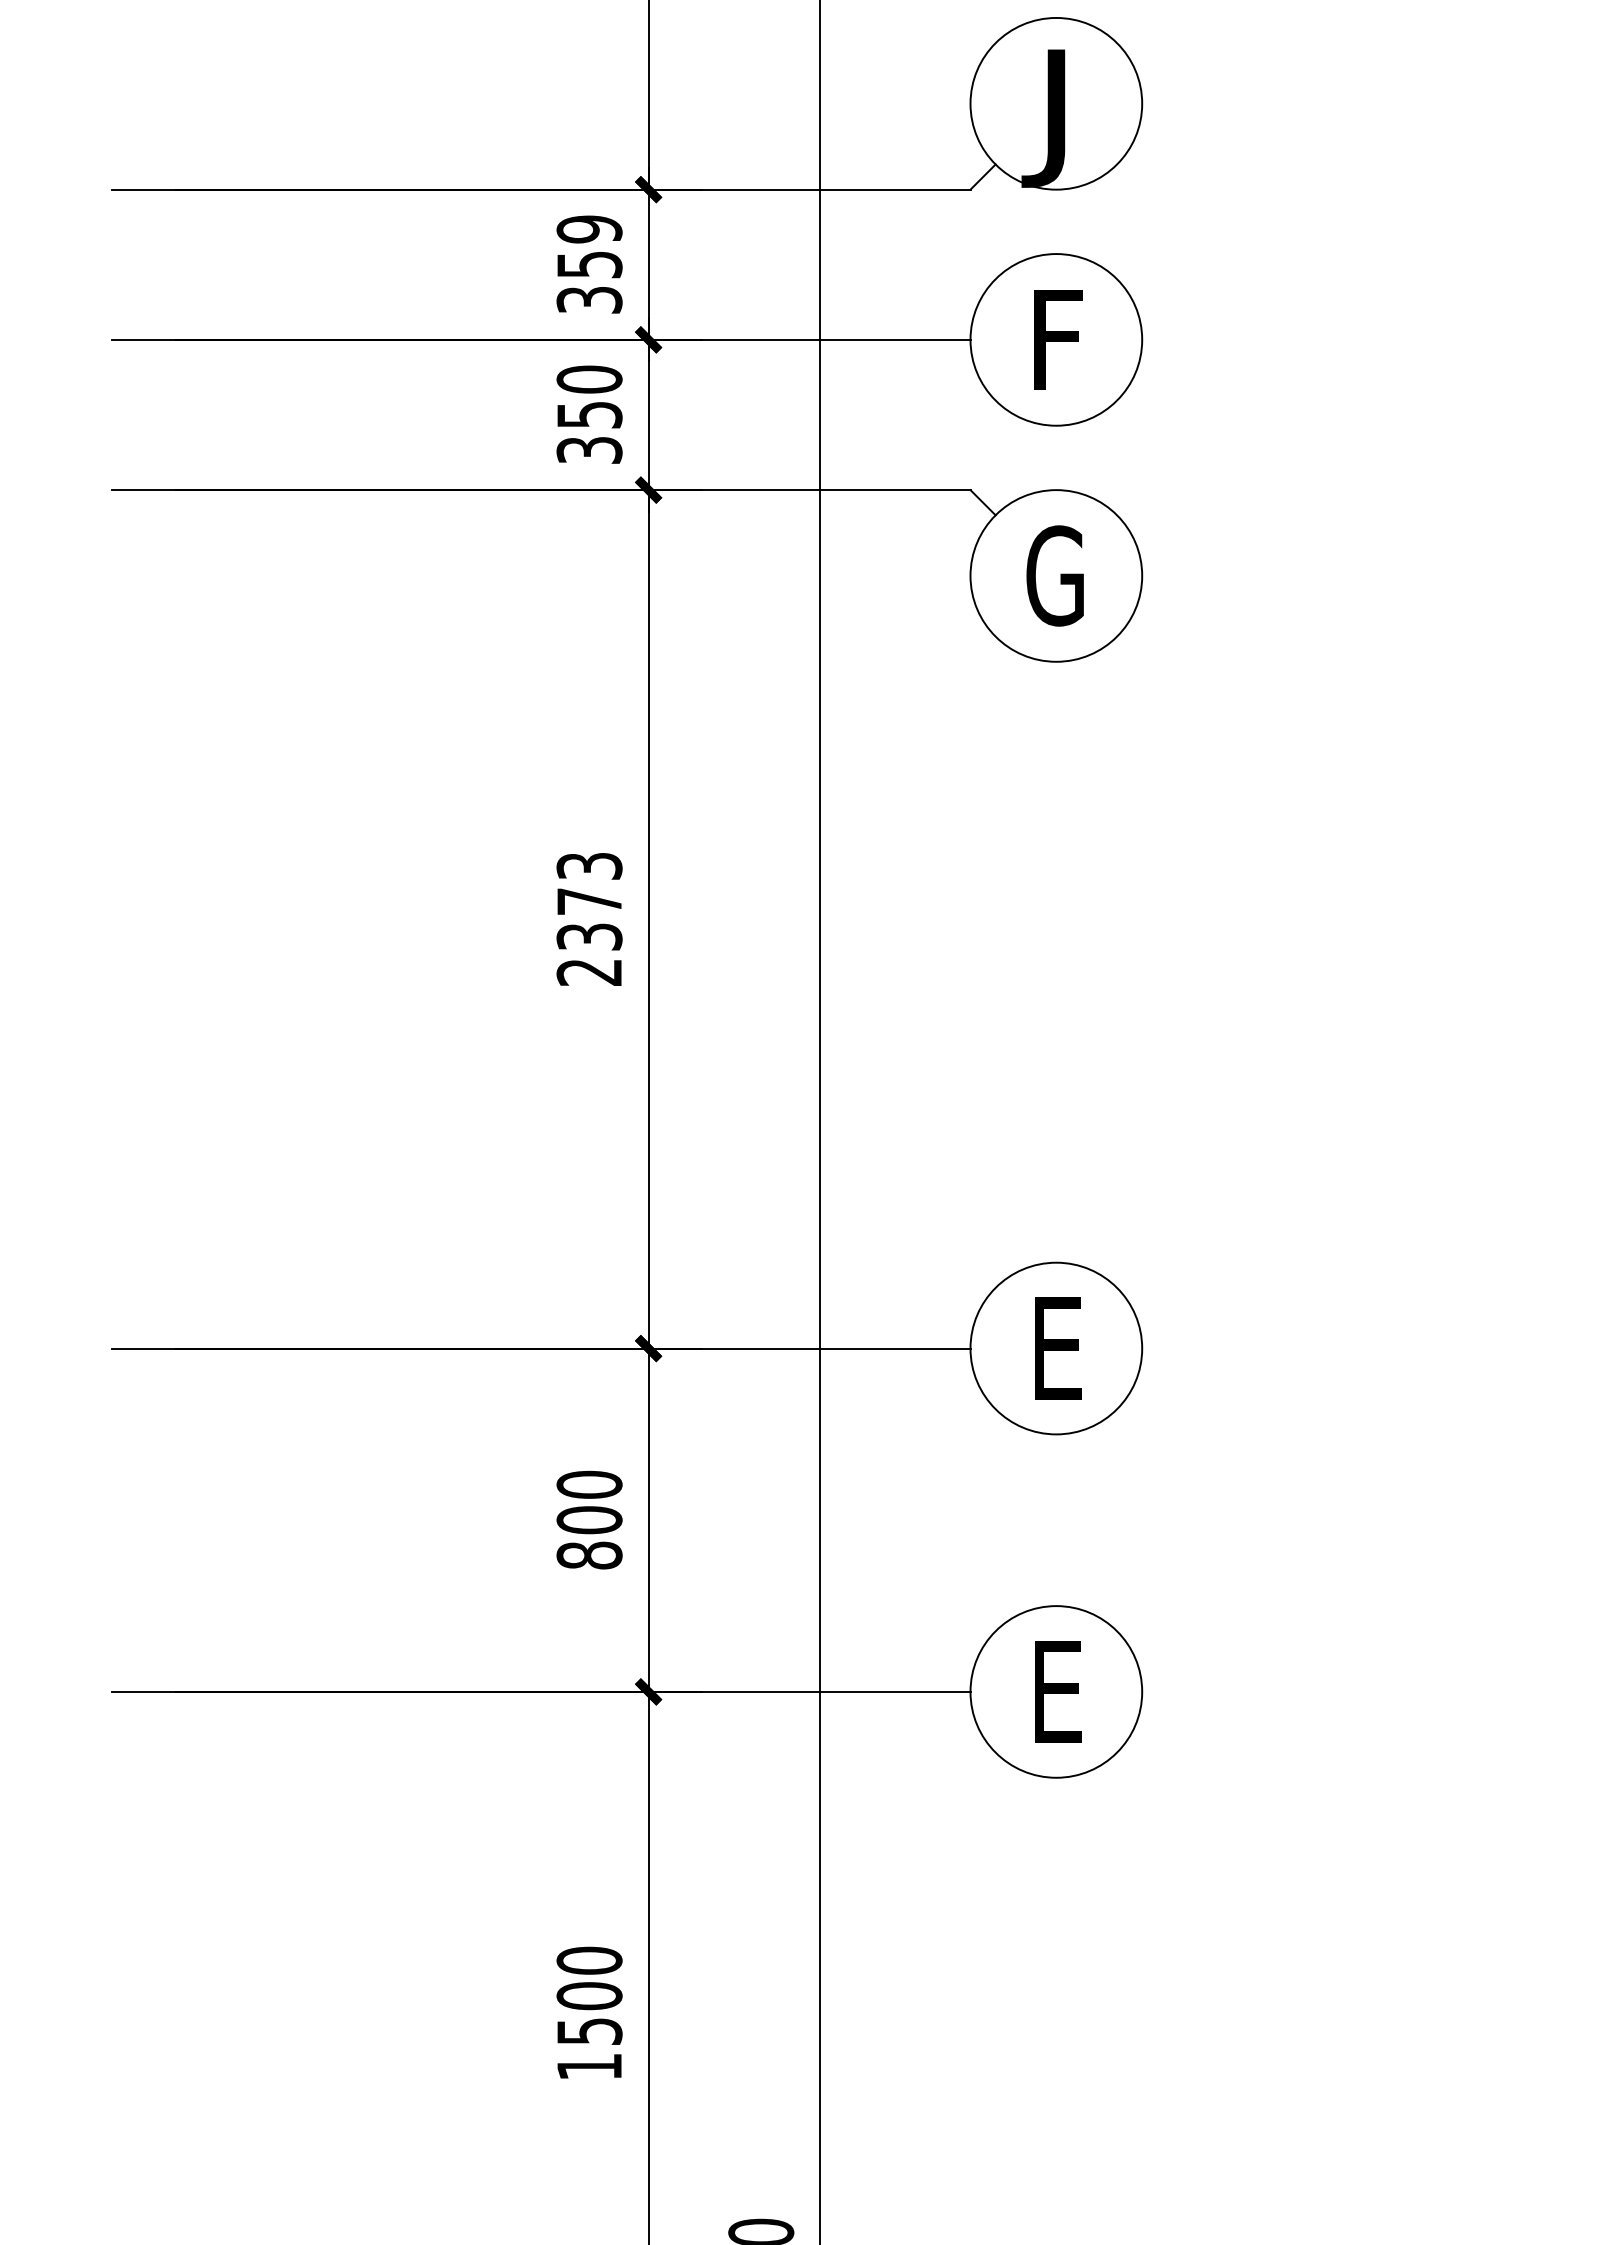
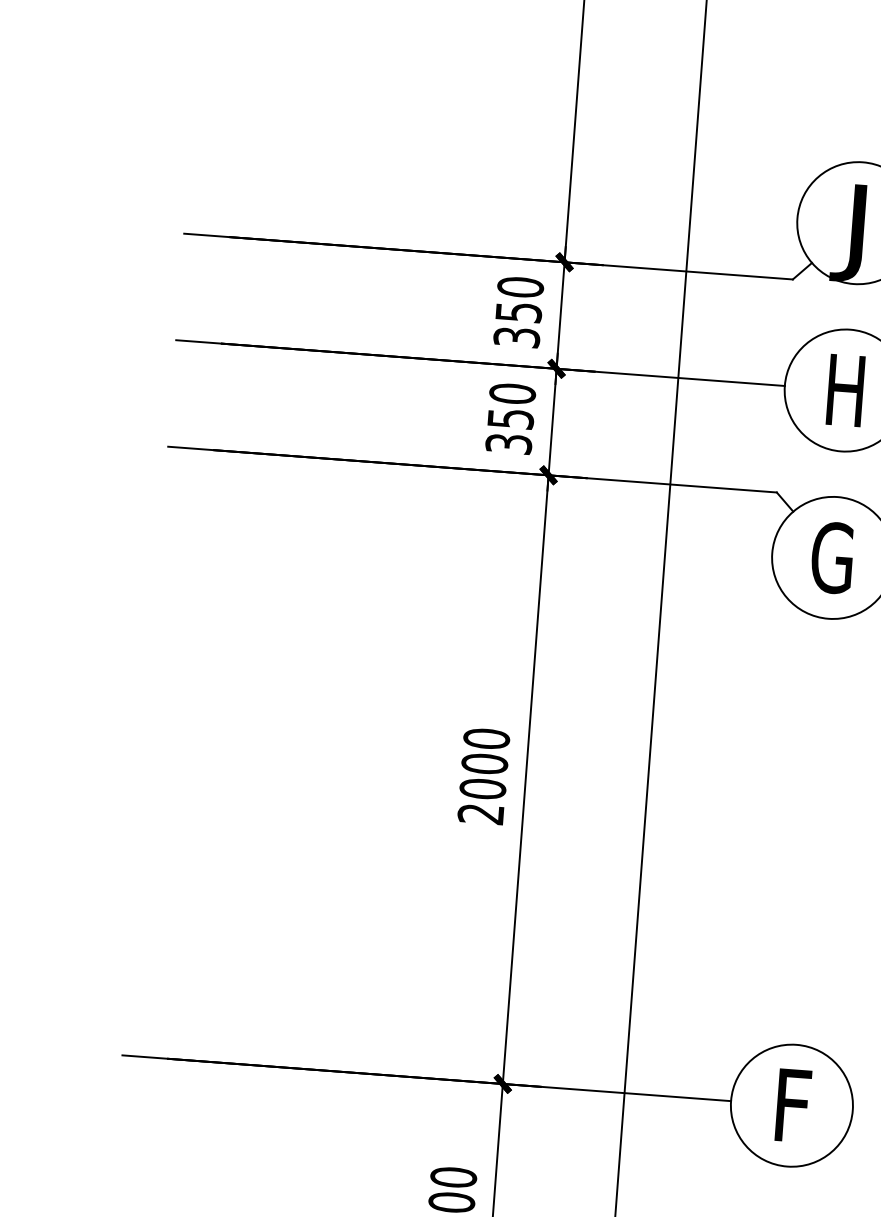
text: (589, 229) -> (520, 287), 359 -> 350
text: (1057, 339) -> (846, 390), F -> H
text: (589, 901) -> (484, 763), 2373 -> 2000
text: (1058, 1348) -> (793, 1105), E -> F

